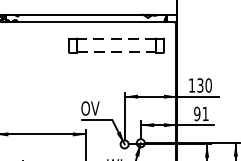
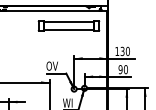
line: (115, 38) -> (68, 21), dashed -> solid
line: (117, 52) -> (69, 30), dashed -> solid
text: (204, 113) -> (125, 69), 91 -> 90

